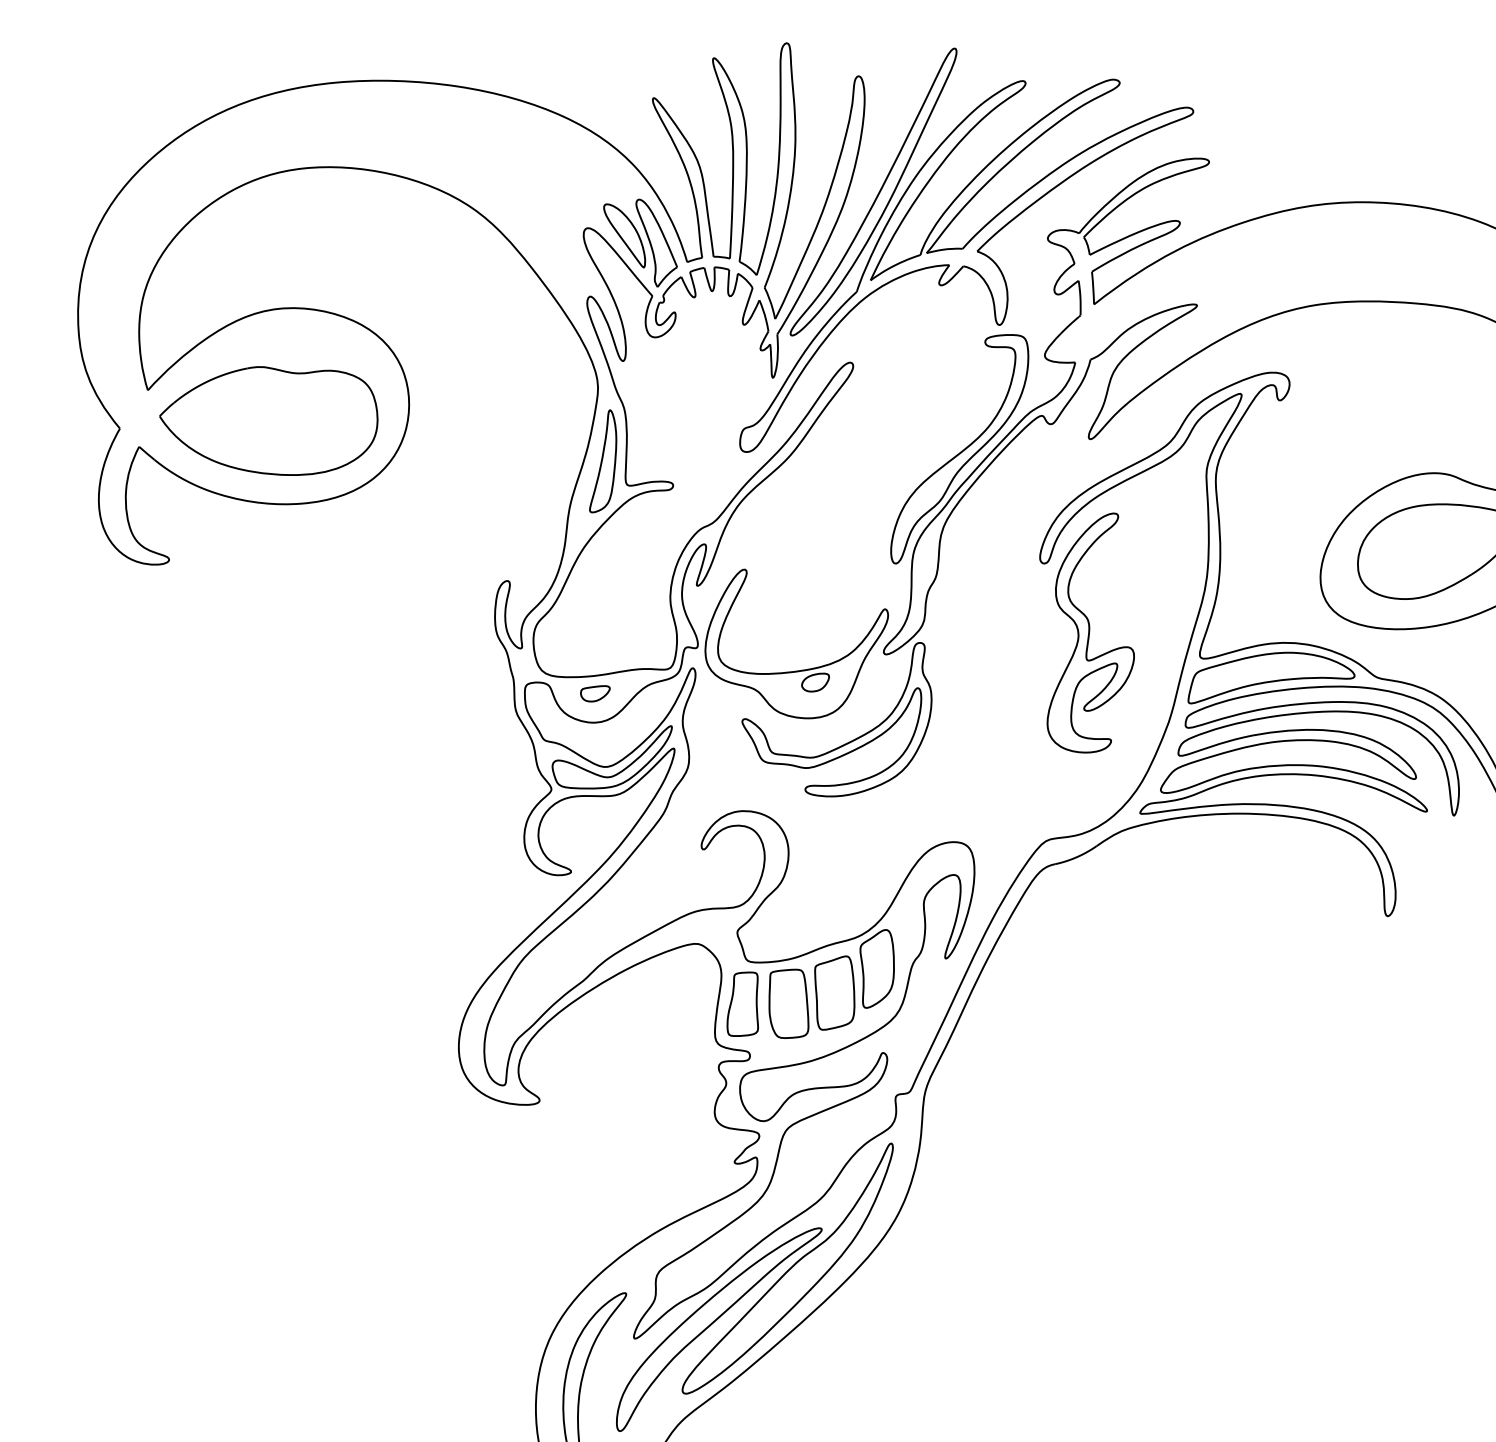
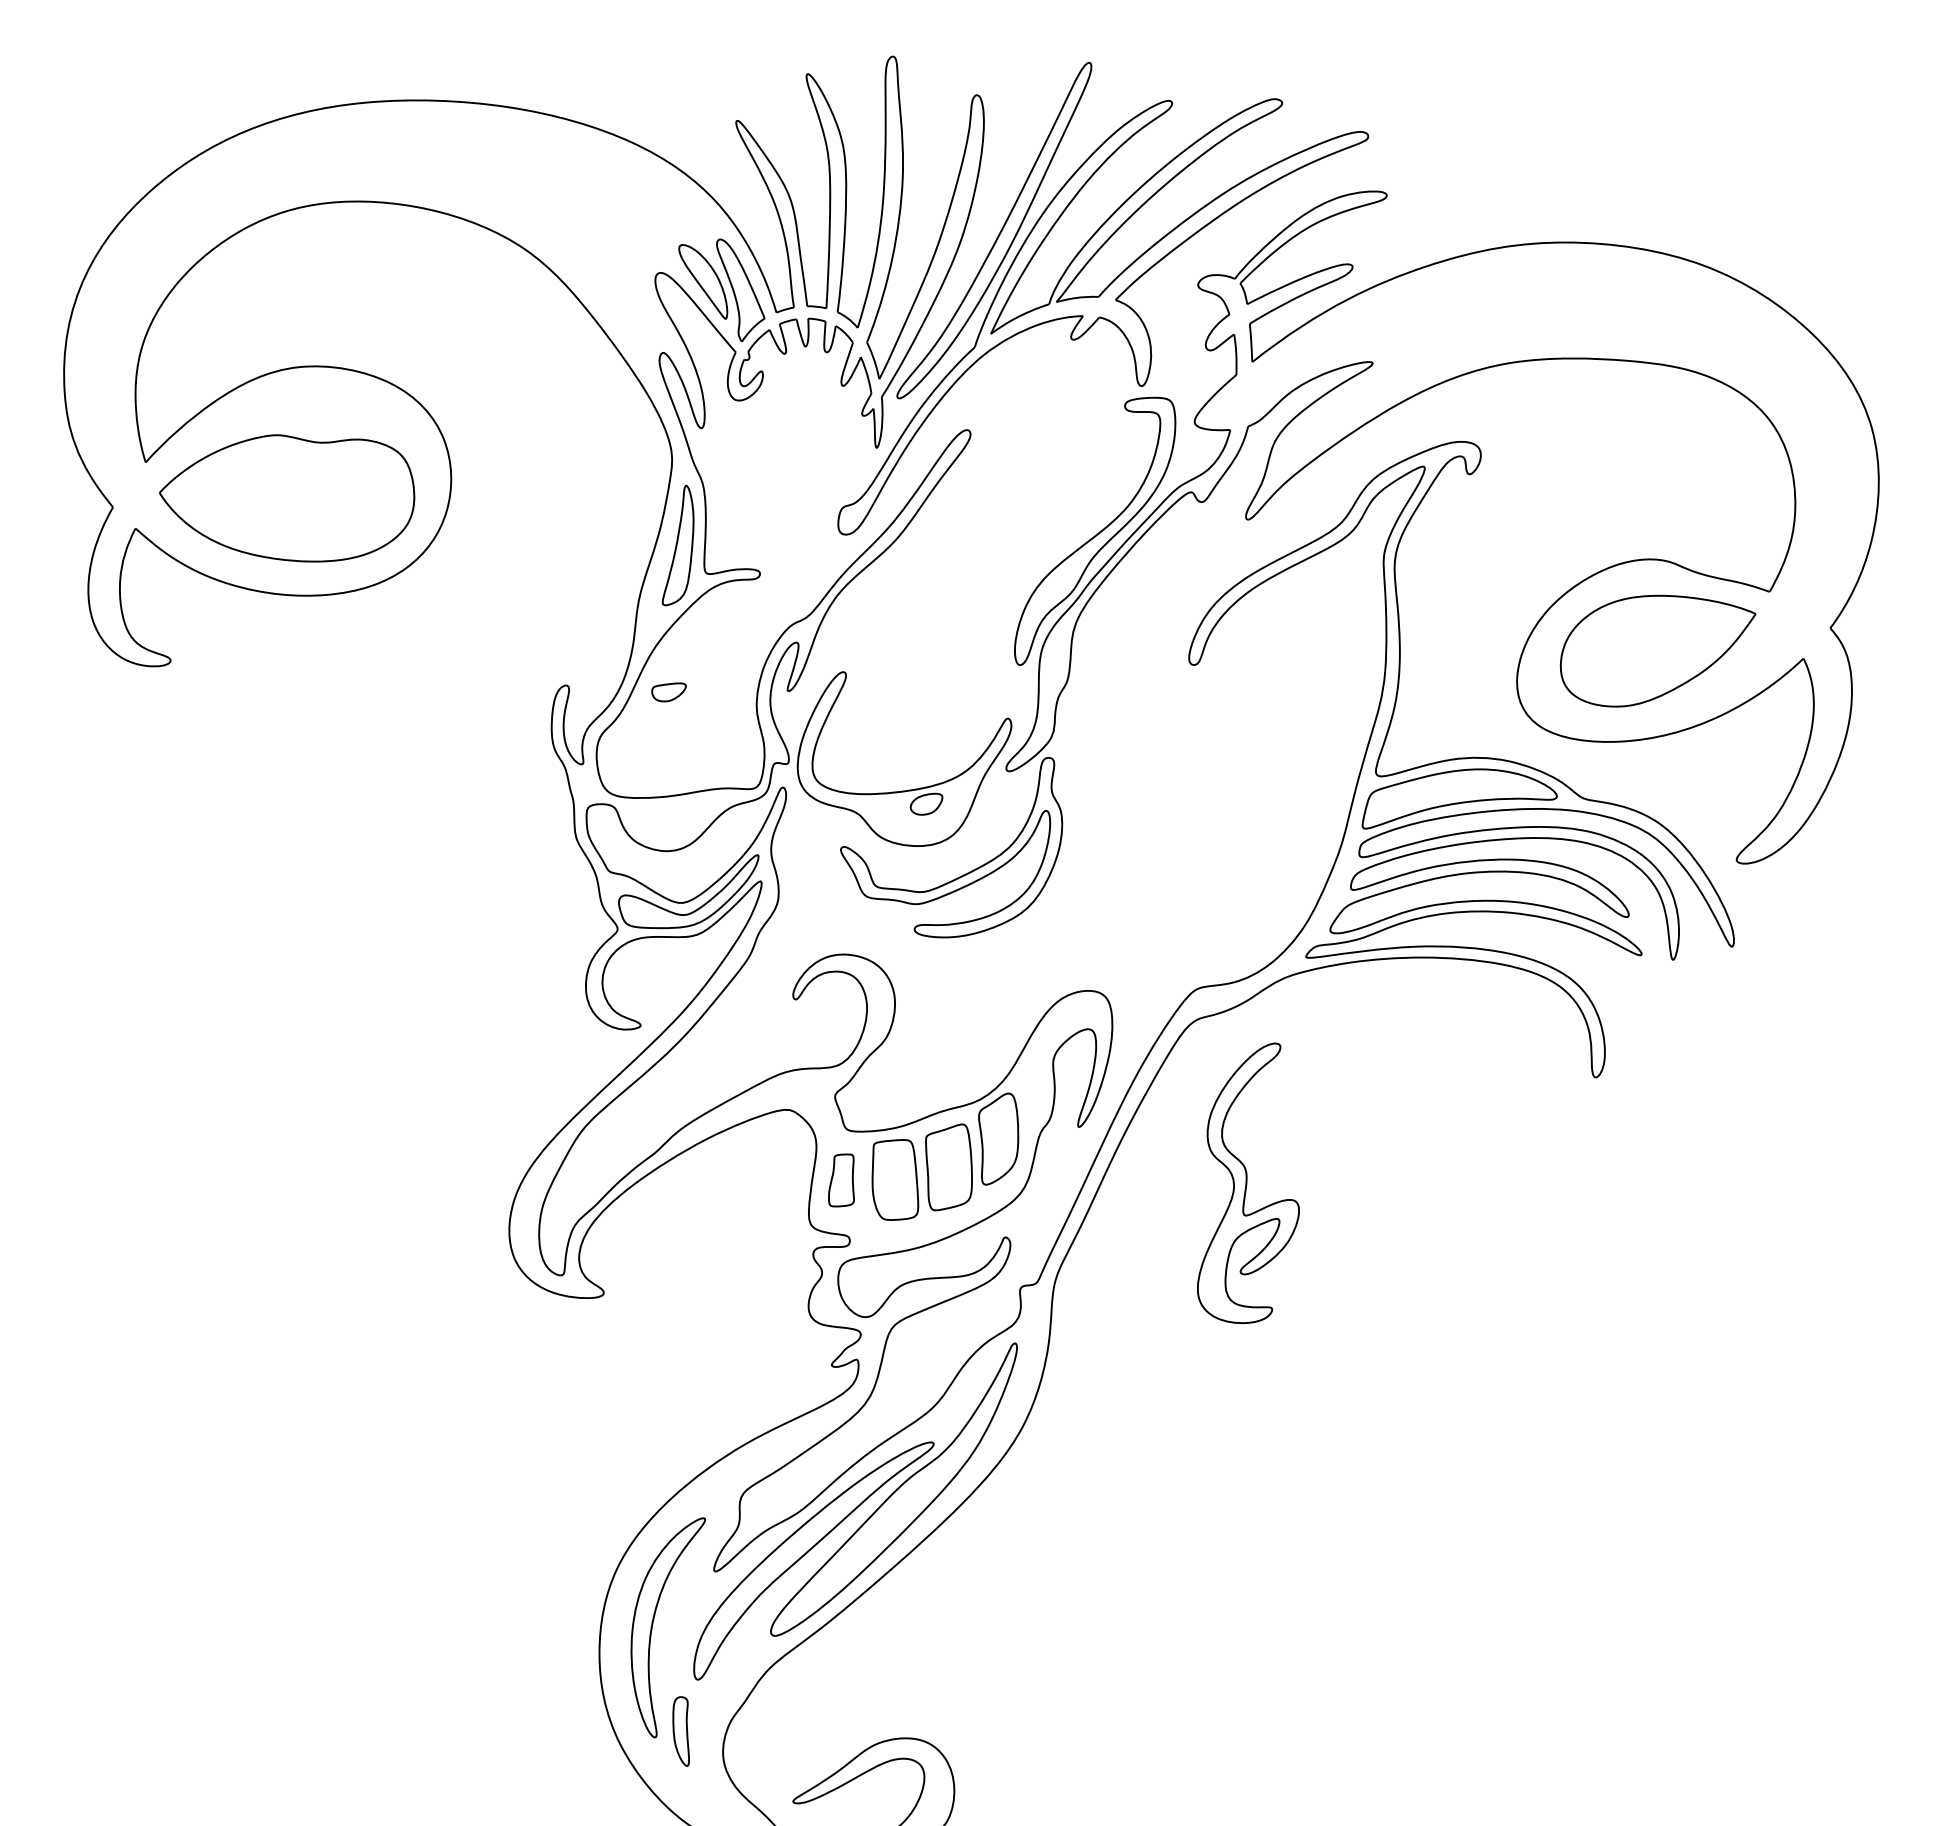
part: (1090, 632) -> (1248, 1182), moved
part: (594, 693) -> (668, 692), moved
part: (742, 1004) -> (841, 1180), size x0.7

